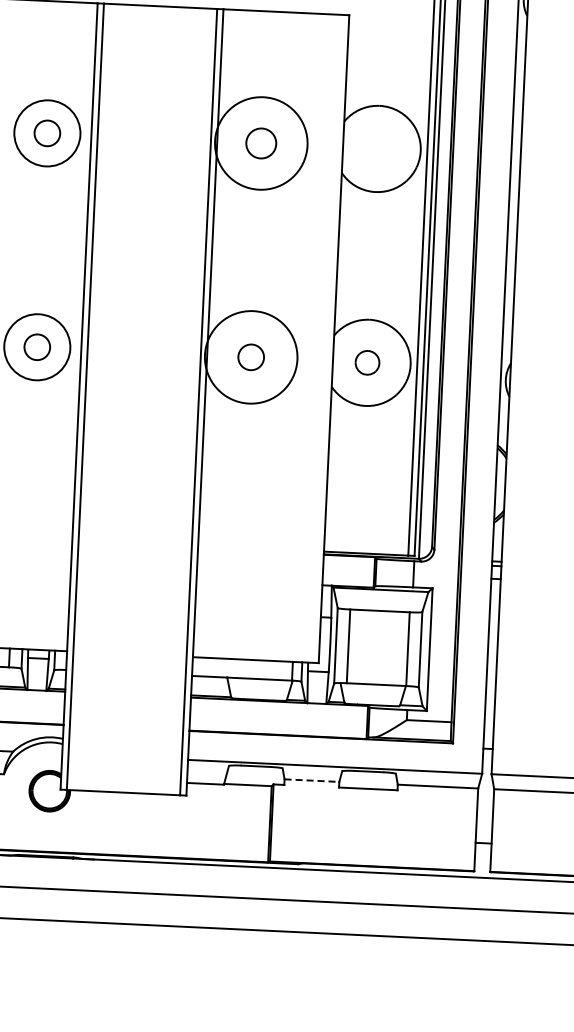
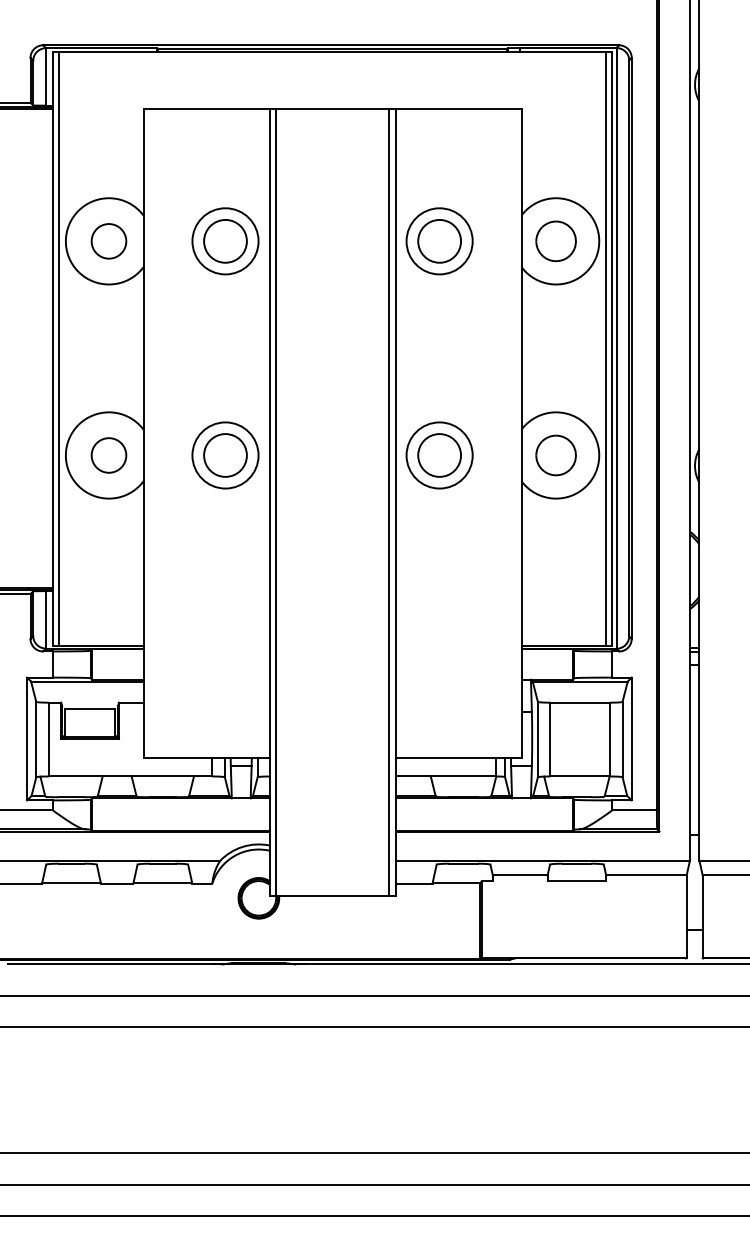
circle: (47, 132) -> (225, 240), size x1.67
circle: (261, 142) -> (439, 240), size x1.43
circle: (261, 143) -> (439, 241), size x0.71
part: (377, 149) -> (555, 241), added
circle: (37, 347) -> (225, 455), size x1.67
circle: (251, 357) -> (439, 455), size x0.71
circle: (251, 357) -> (439, 455), size x1.67
part: (366, 362) -> (555, 455), size x1.67
line: (312, 780) -> (520, 875), dashed -> solid

